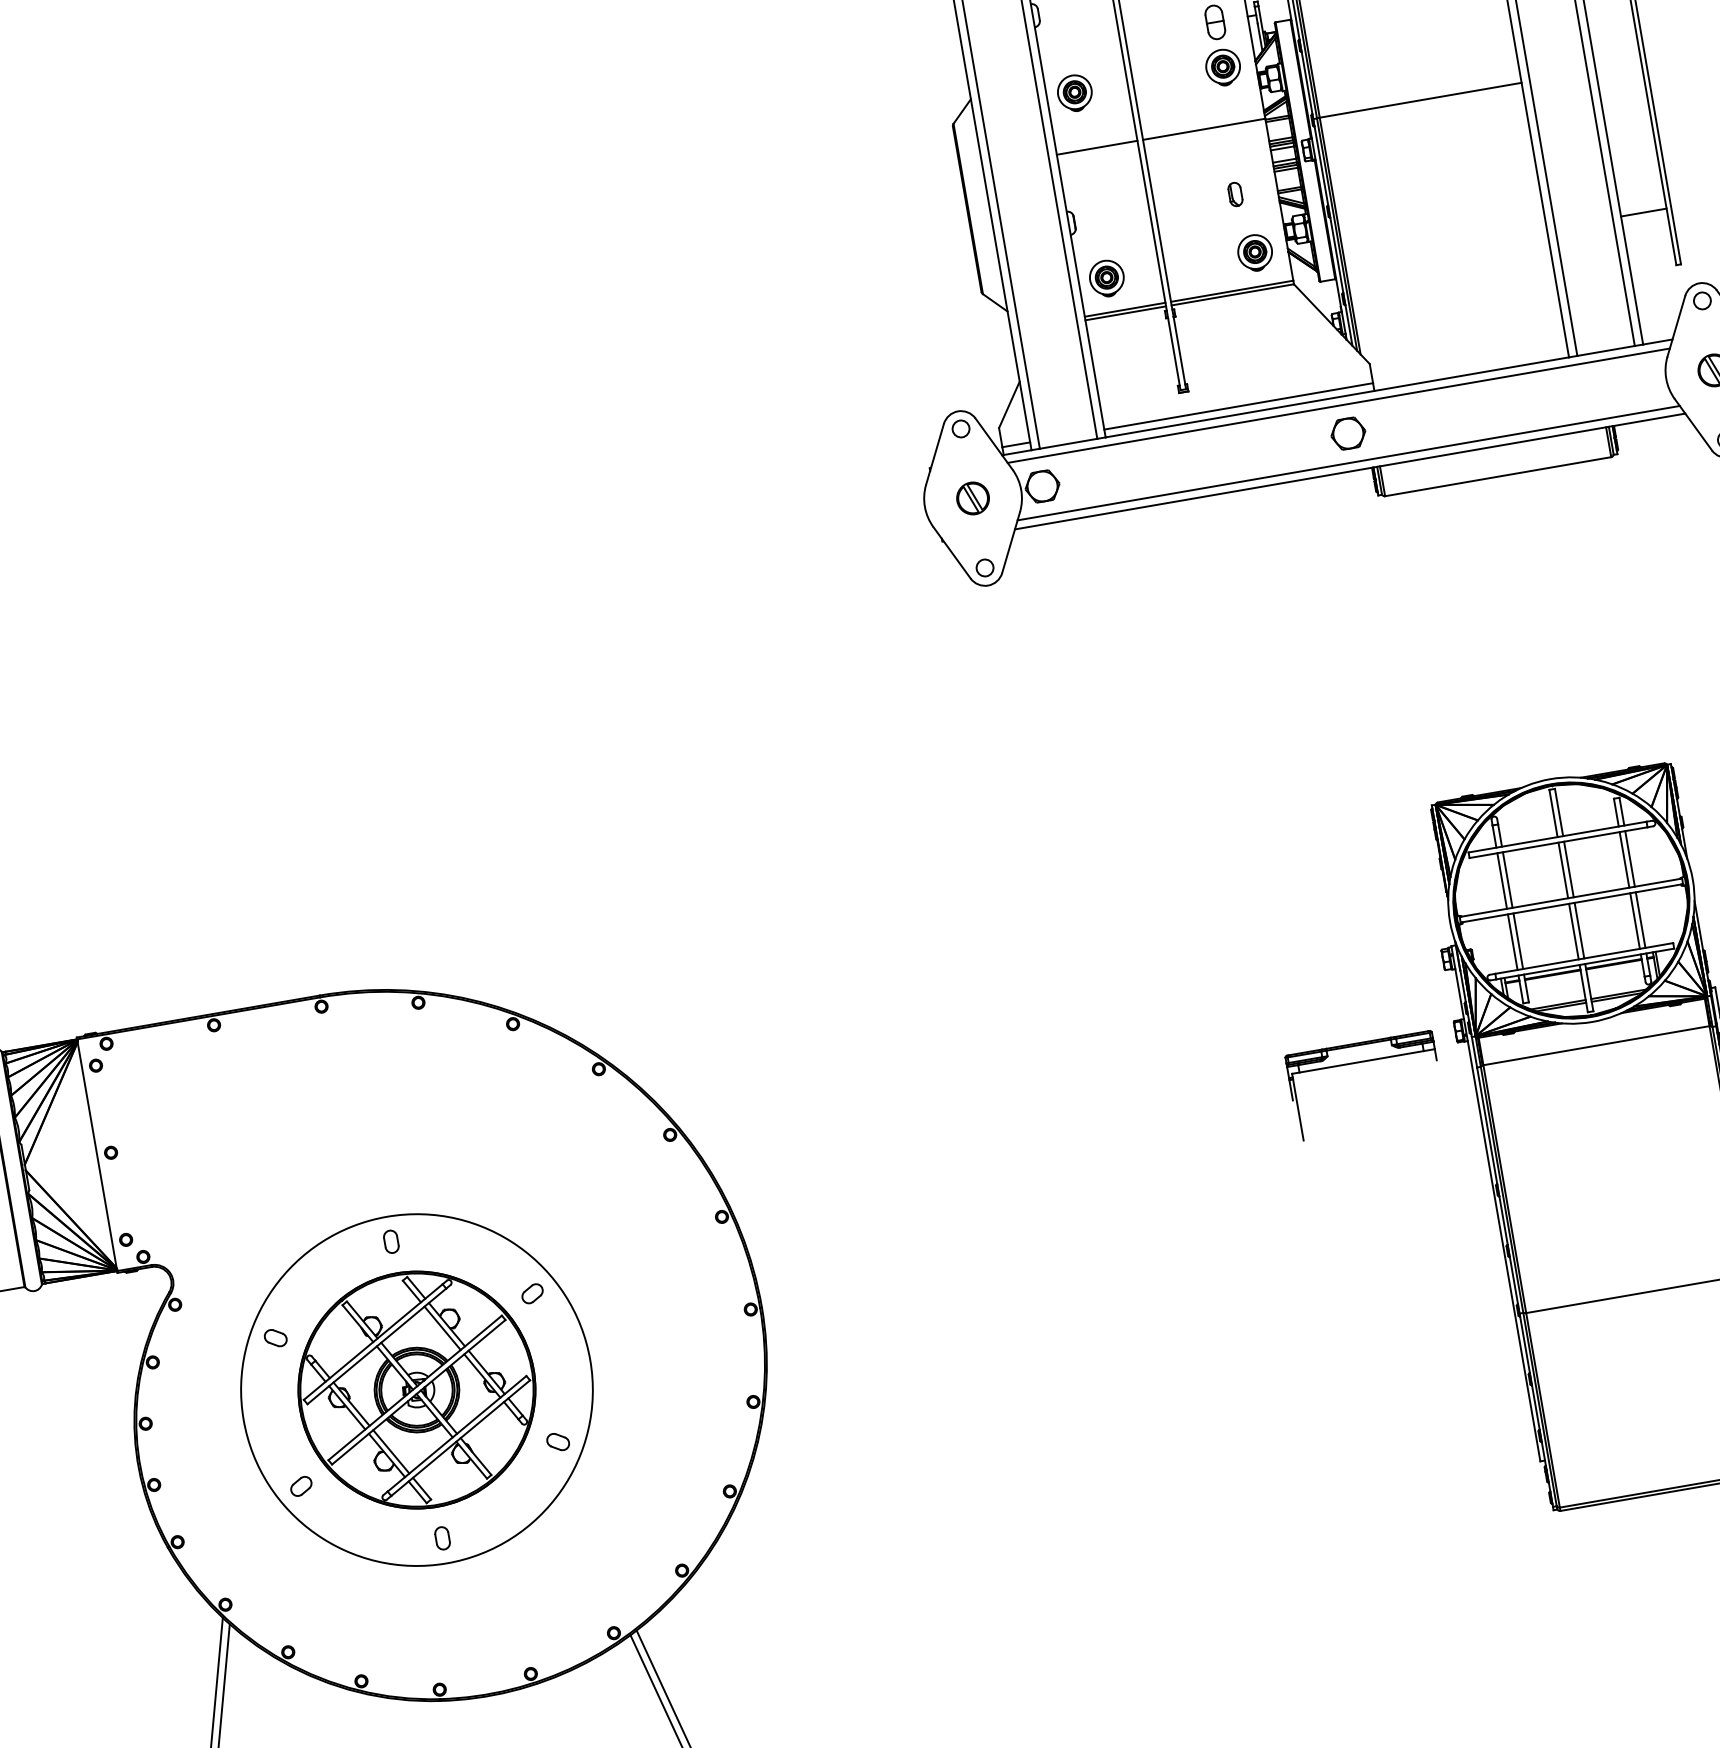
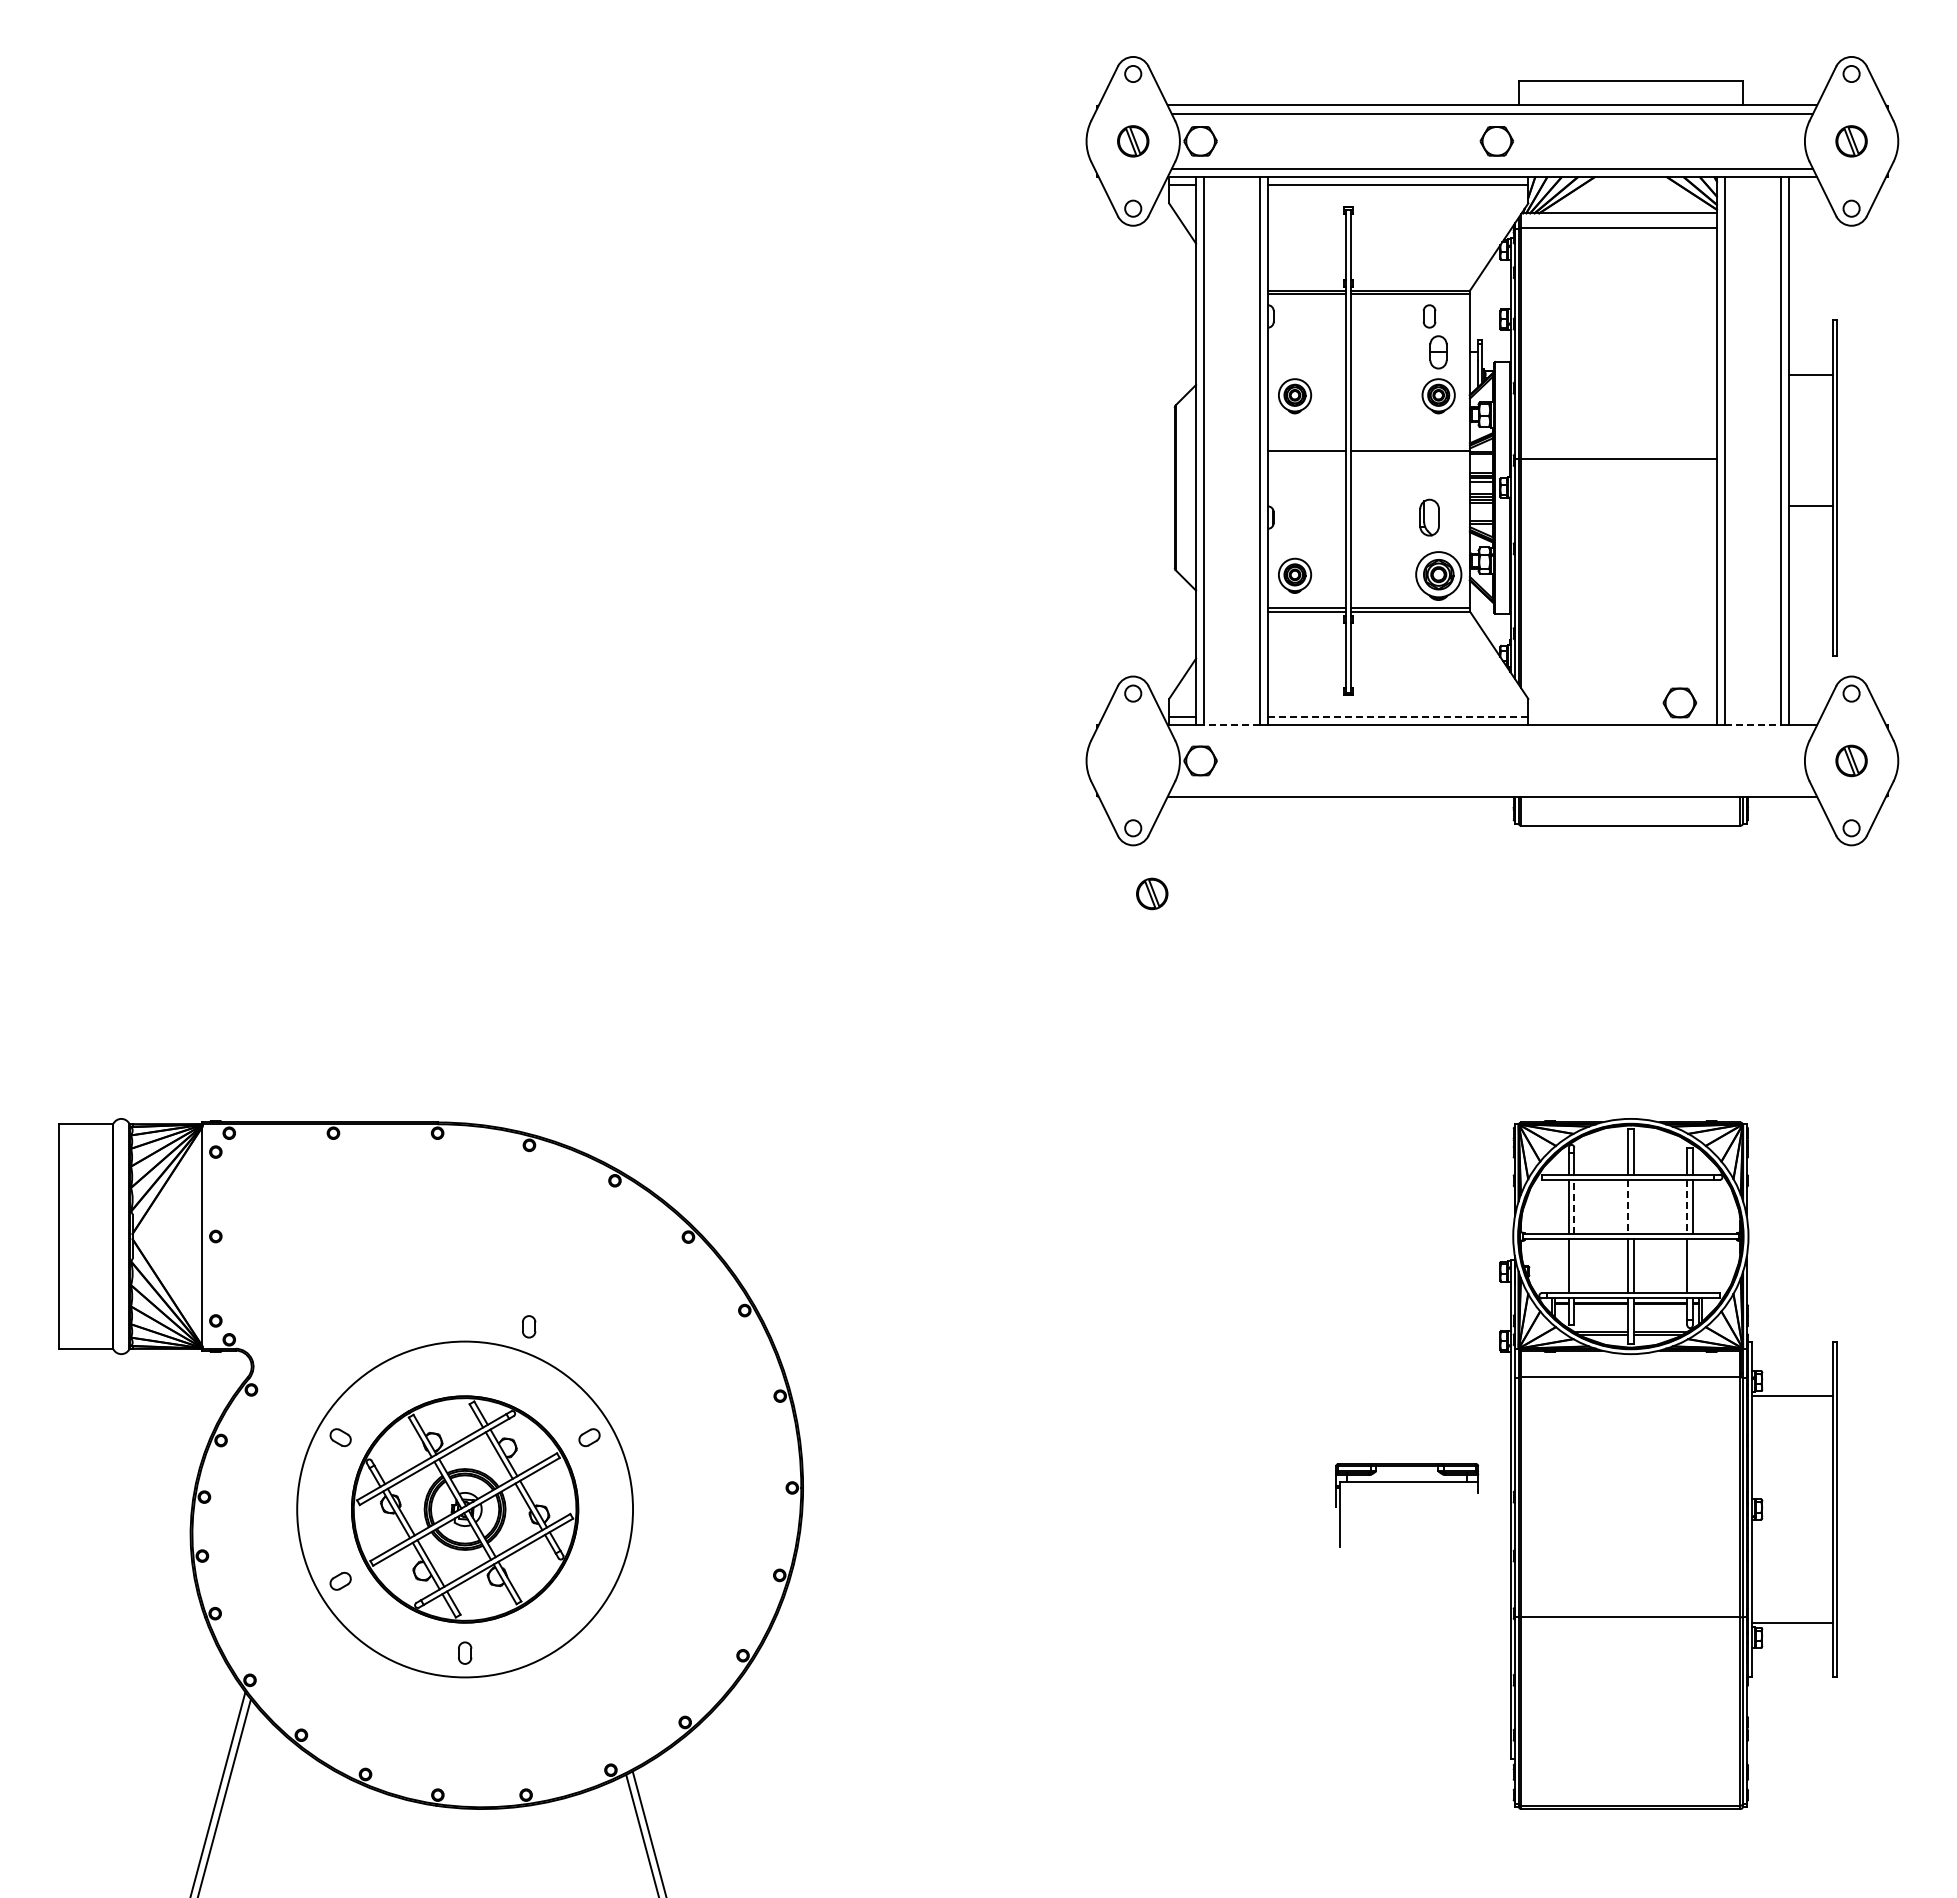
part: (1235, 194) -> (1429, 517), size x1.6
line: (1643, 212) -> (1810, 505), moved
part: (1255, 252) -> (1438, 575), size x1.4
line: (1605, 351) -> (1752, 725), solid -> dashed
line: (1239, 406) -> (1398, 717), solid -> dashed
line: (1338, 406) -> (1492, 733), removed
part: (1347, 433) -> (1679, 702), moved
line: (1069, 444) -> (1232, 725), solid -> dashed
line: (1348, 462) -> (1492, 788), removed
part: (973, 497) -> (1152, 893), moved
line: (1624, 859) -> (1687, 1206), solid -> dashed
line: (1568, 869) -> (1633, 1206), removed
line: (1563, 870) -> (1628, 1206), solid -> dashed
line: (1507, 879) -> (1574, 1206), solid -> dashed
line: (1640, 920) -> (1692, 1266), removed
line: (1518, 941) -> (1574, 1266), removed
part: (1361, 1062) -> (1407, 1482), moved
part: (391, 1241) -> (529, 1326), moved
part: (558, 1441) -> (589, 1580), removed

